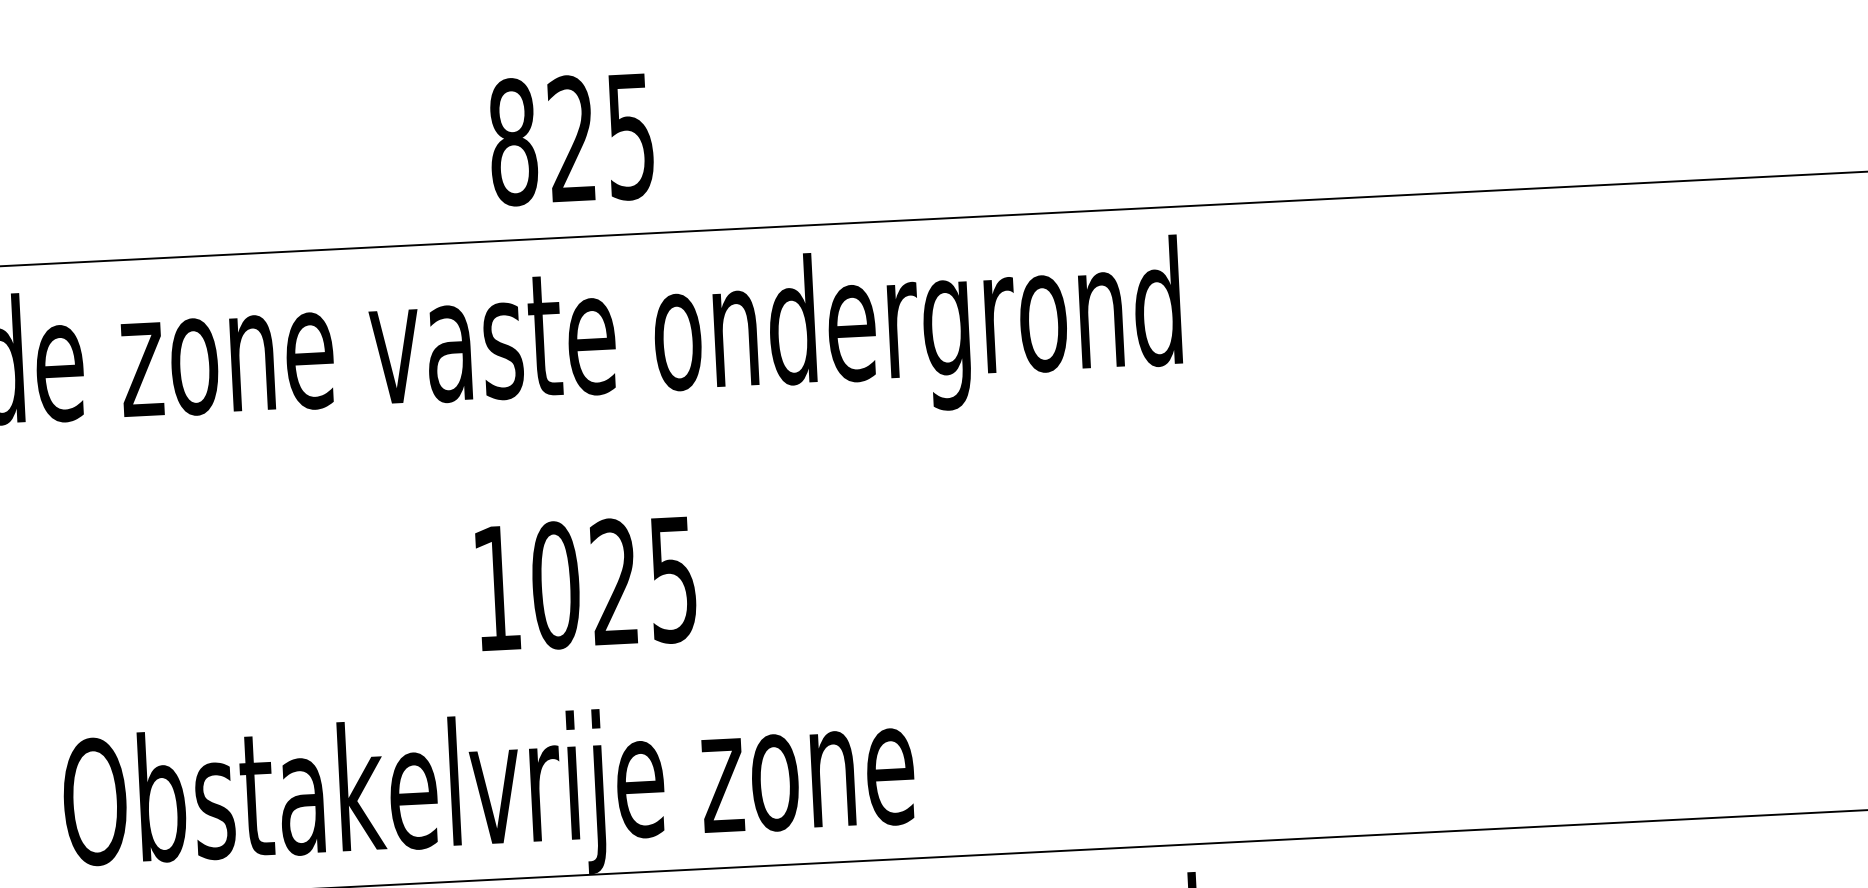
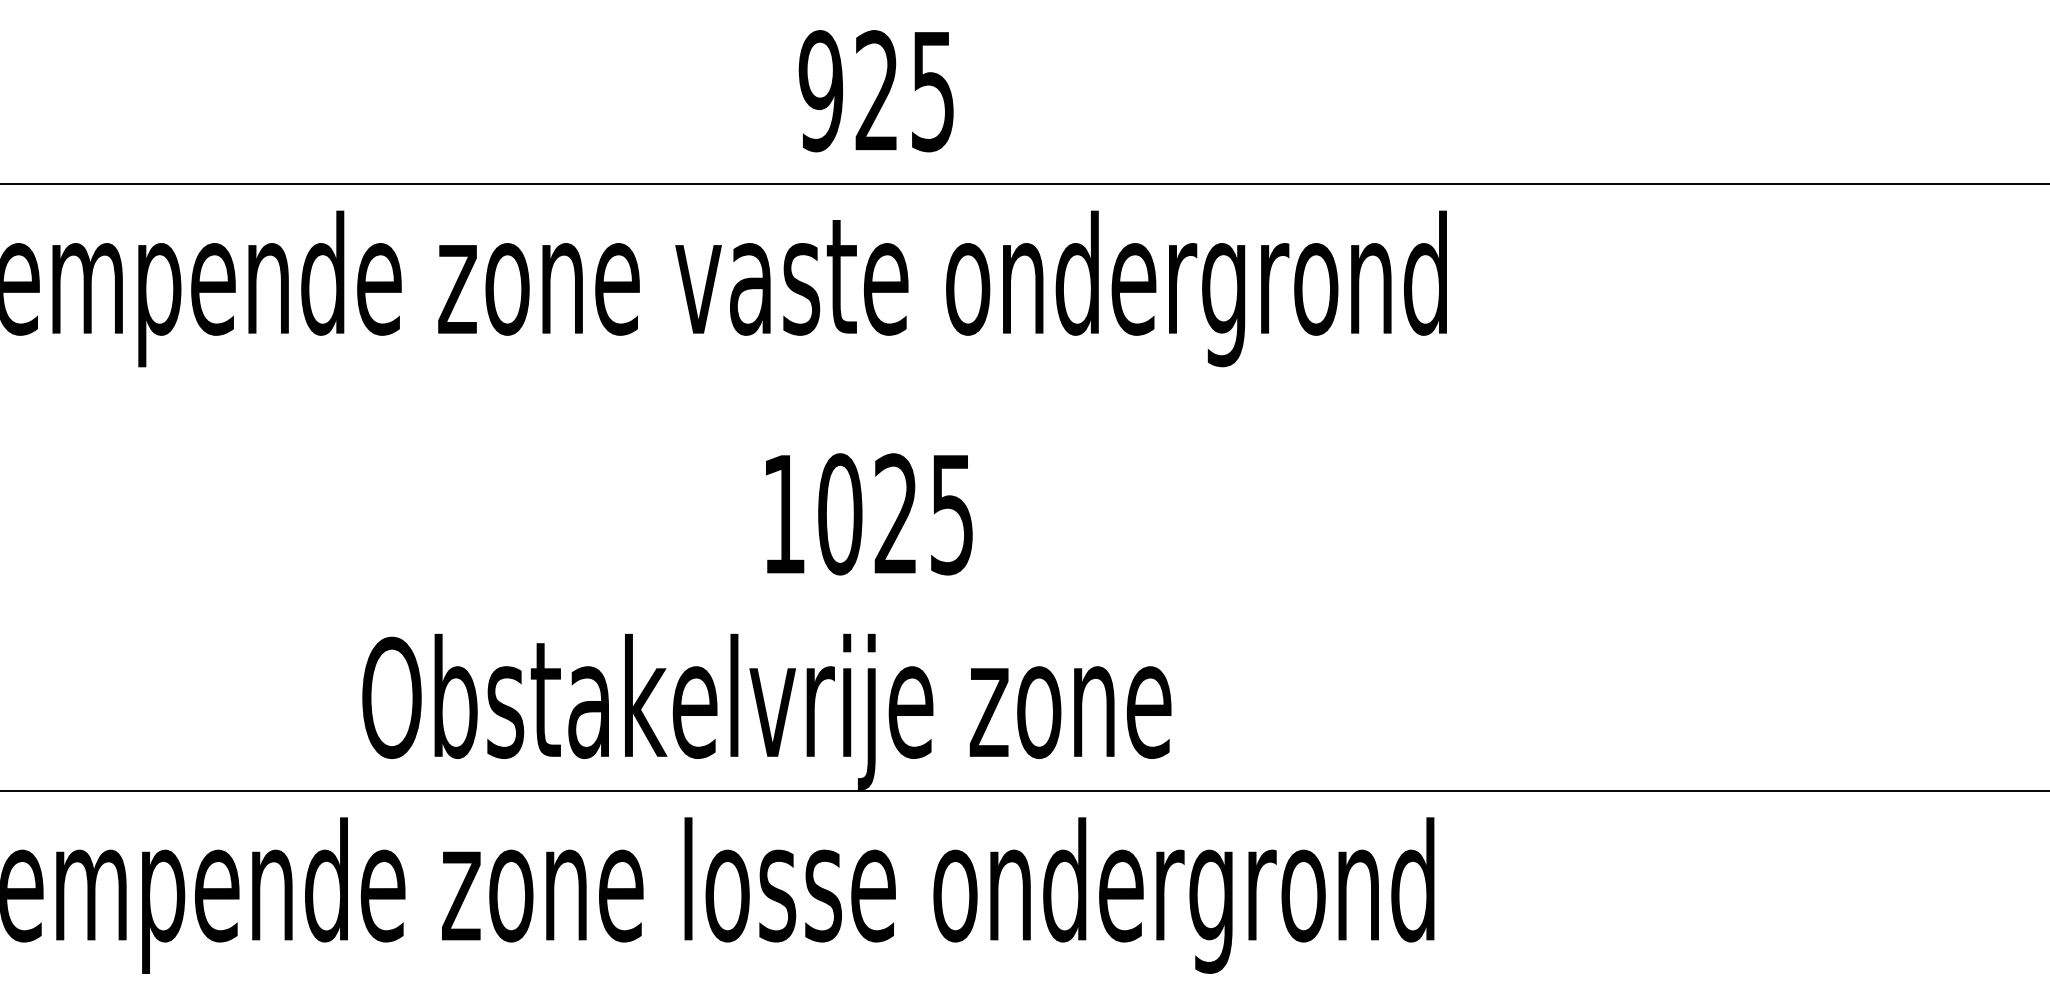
text: (512, 142) -> (820, 91), 825 -> 925

